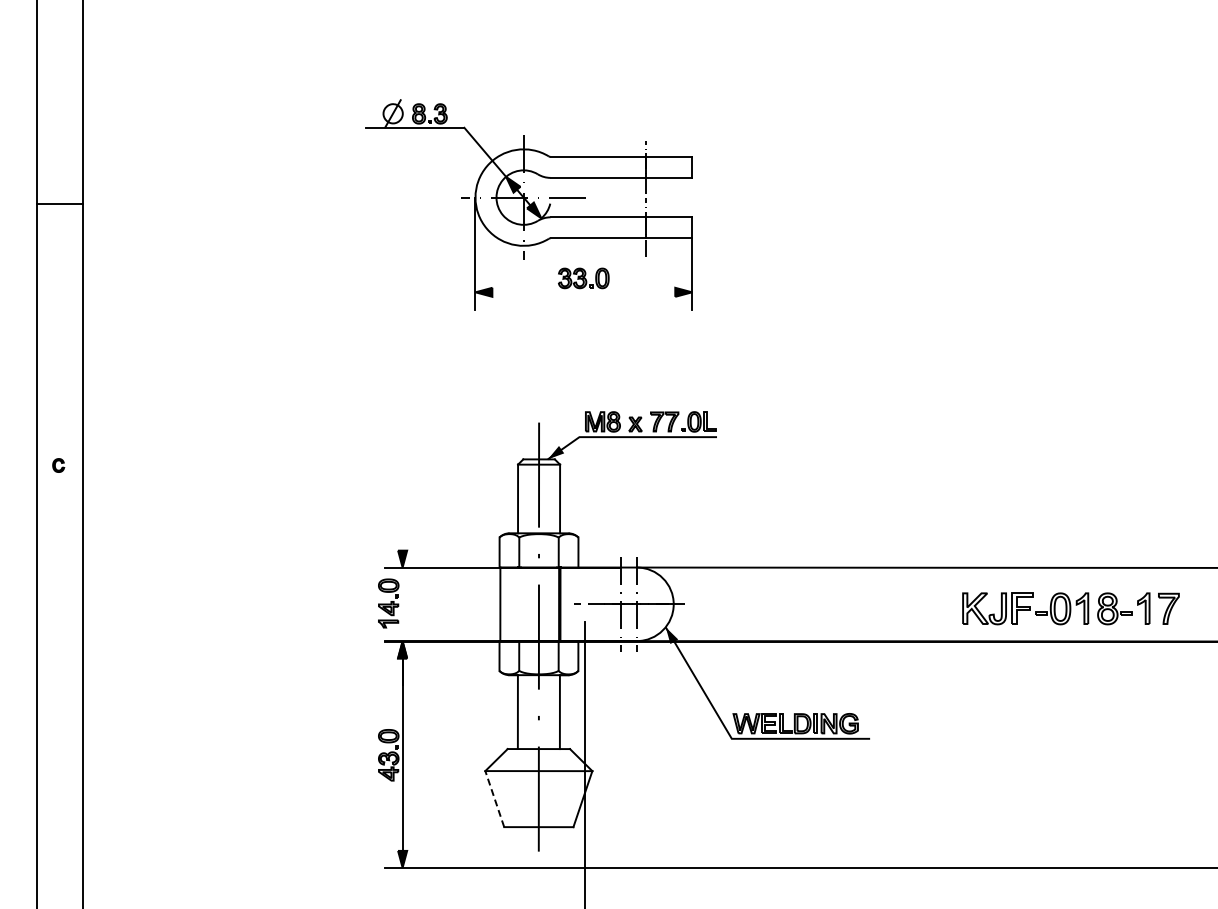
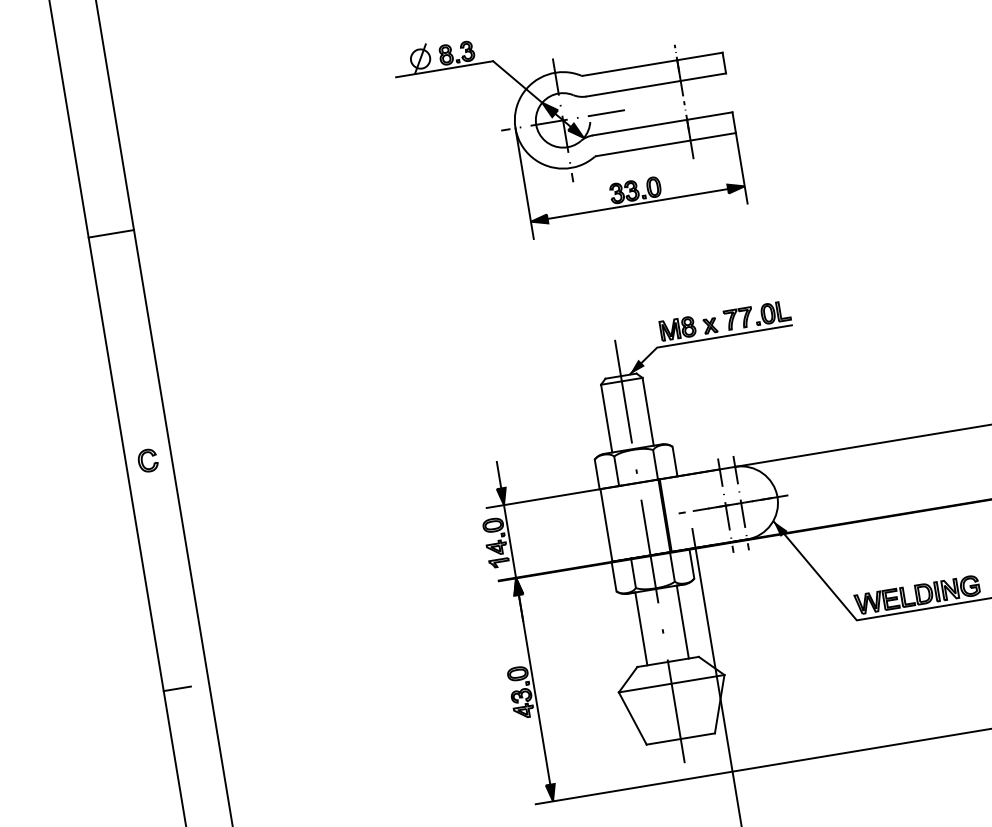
line: (59, 203) -> (111, 233), moved
line: (583, 292) -> (637, 204), added
part: (58, 465) -> (147, 460), size x1.67
line: (402, 536) -> (498, 474), added
line: (402, 604) -> (509, 541), added
line: (50, 695) -> (177, 688), added
line: (494, 799) -> (632, 718), dashed -> solid

